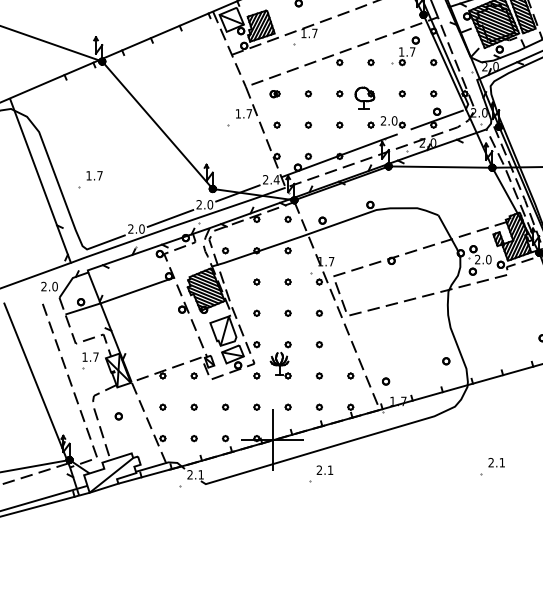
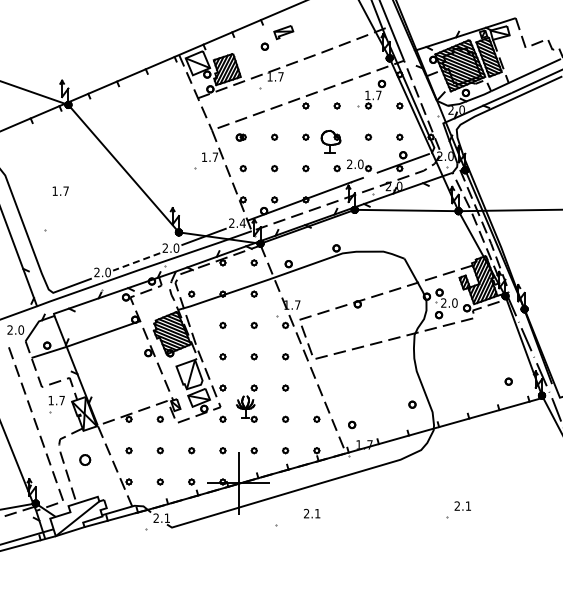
text: (94, 175) -> (60, 190), moved
line: (170, 219) -> (136, 262), solid -> dashed
part: (118, 416) -> (84, 459), size x1.6
text: (325, 470) -> (312, 513), moved

